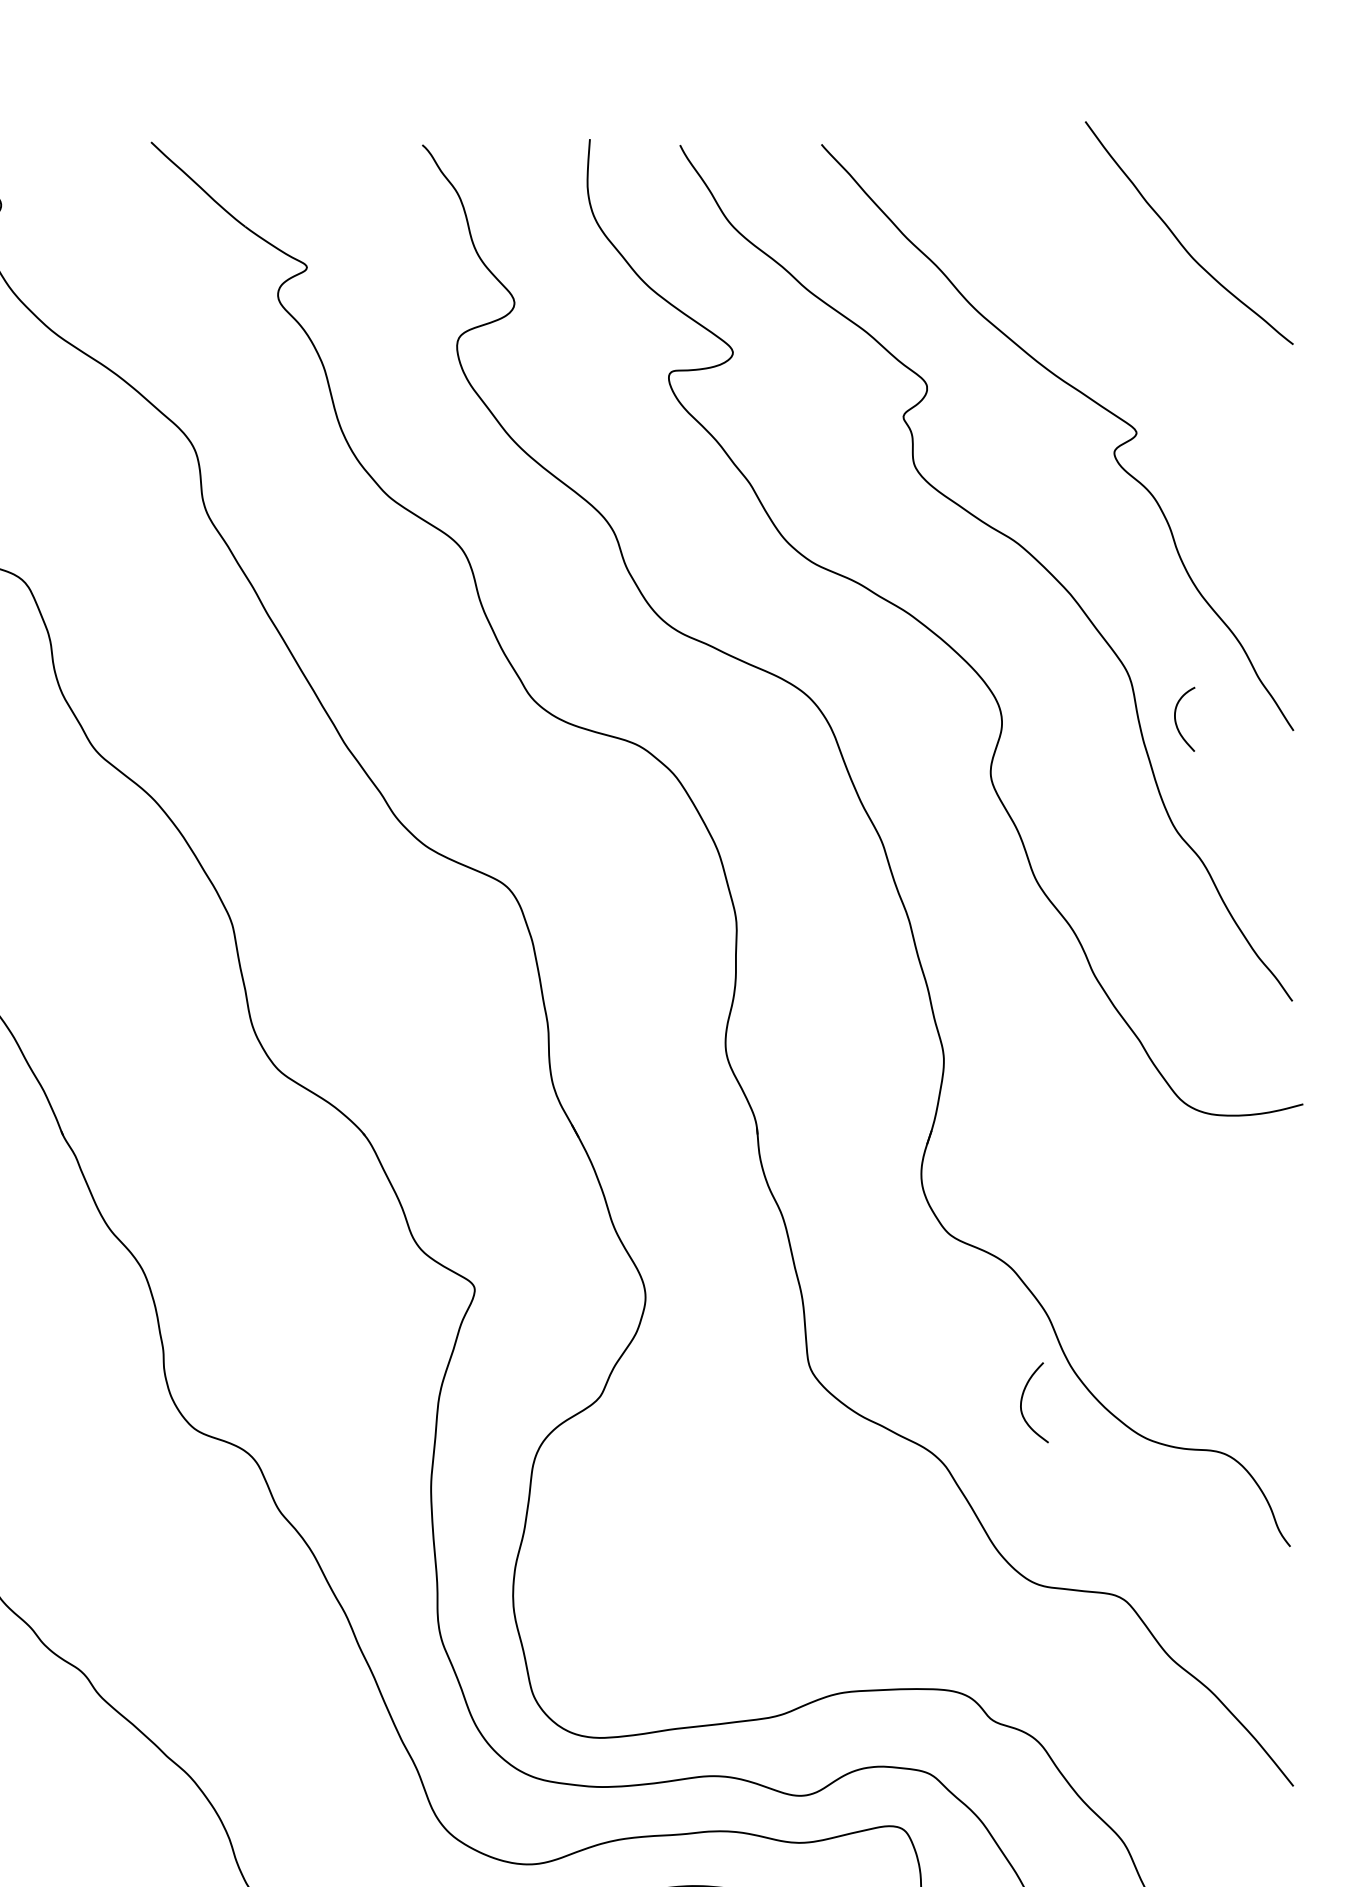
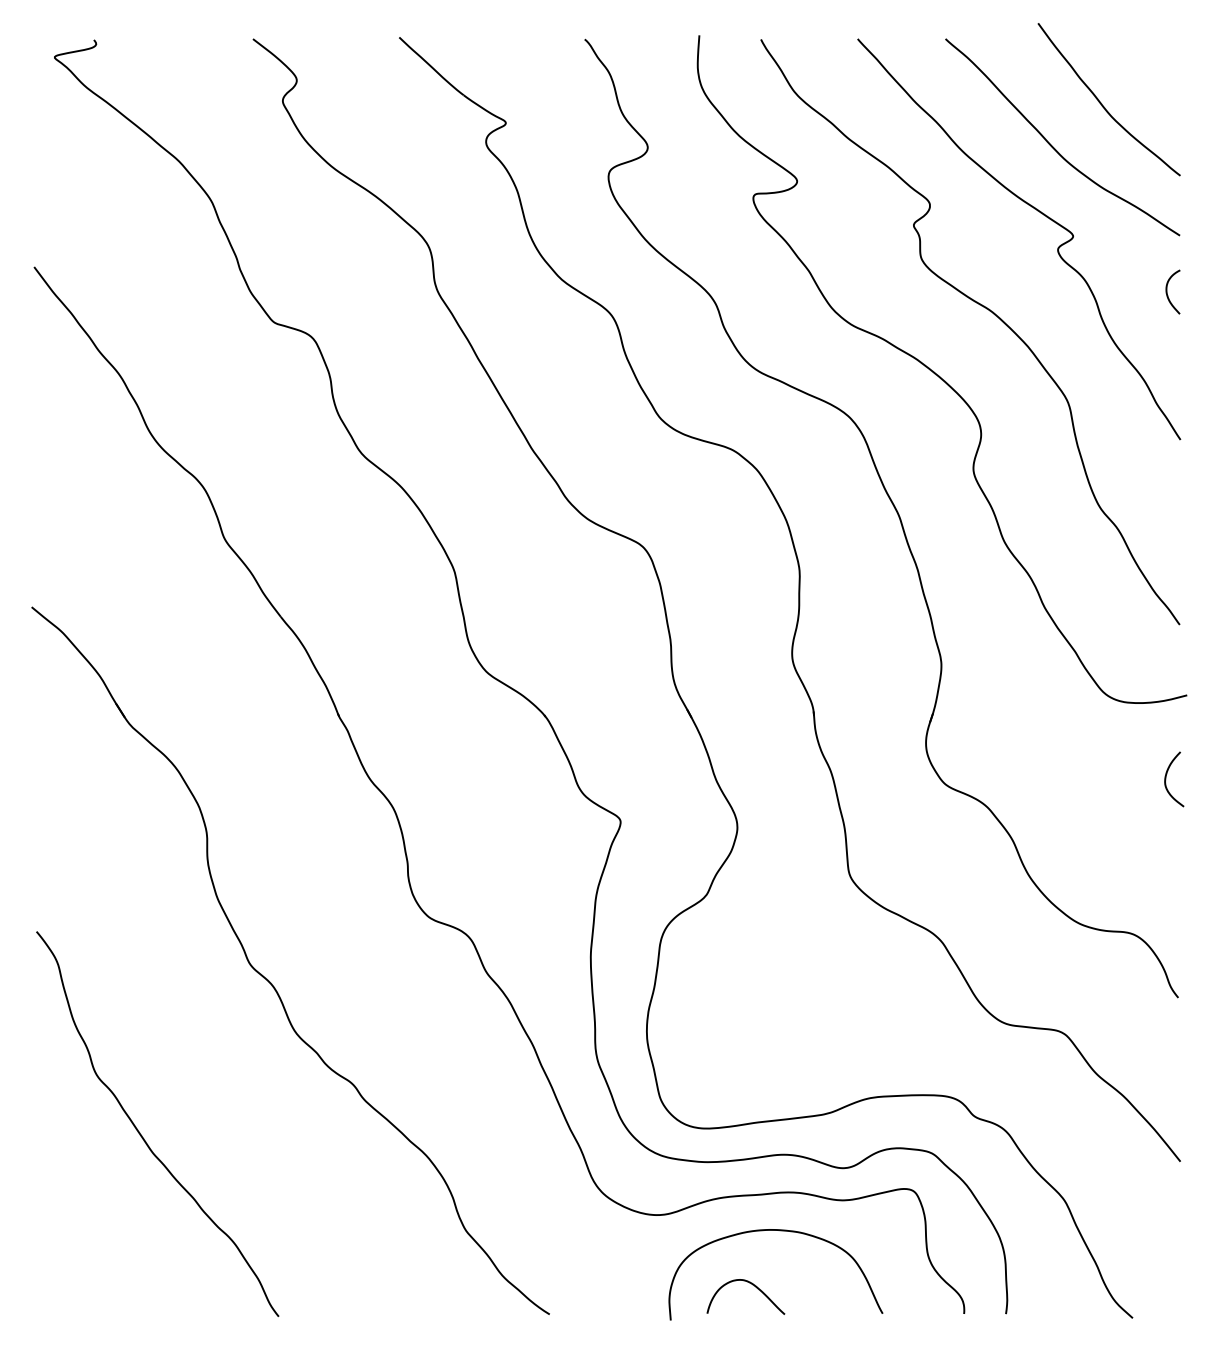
curve: (1107, 301) -> (1053, 146), added
curve: (1176, 718) -> (1167, 291), moved
curve: (1022, 1402) -> (1166, 779), moved

